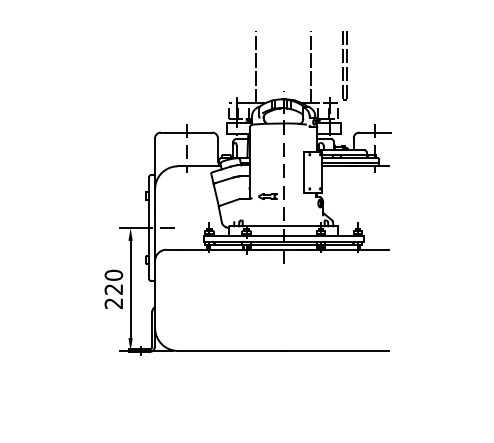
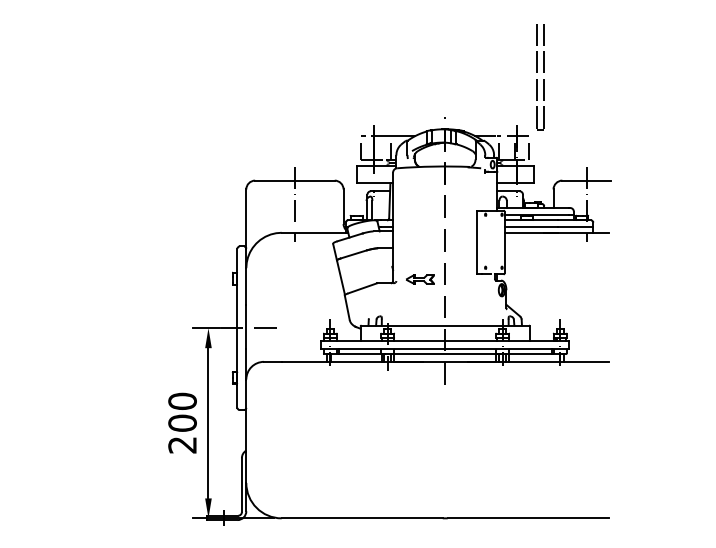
line: (256, 67) -> (403, 79), removed
line: (310, 67) -> (486, 79), removed
text: (113, 289) -> (182, 423), 220 -> 200

